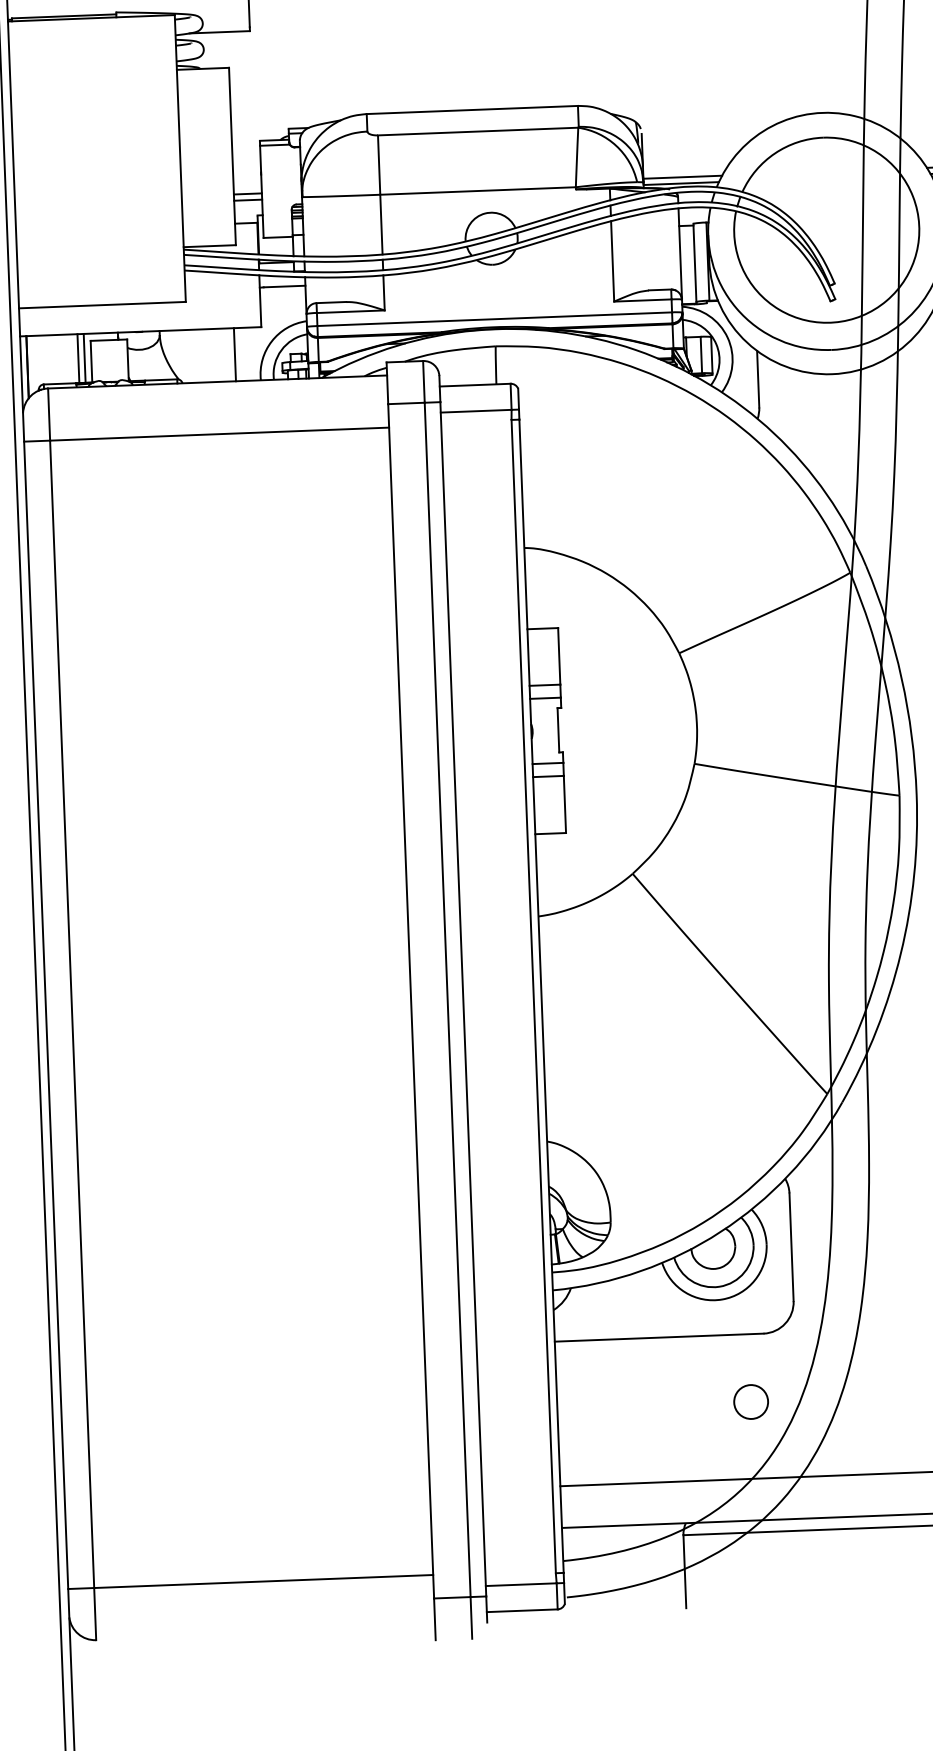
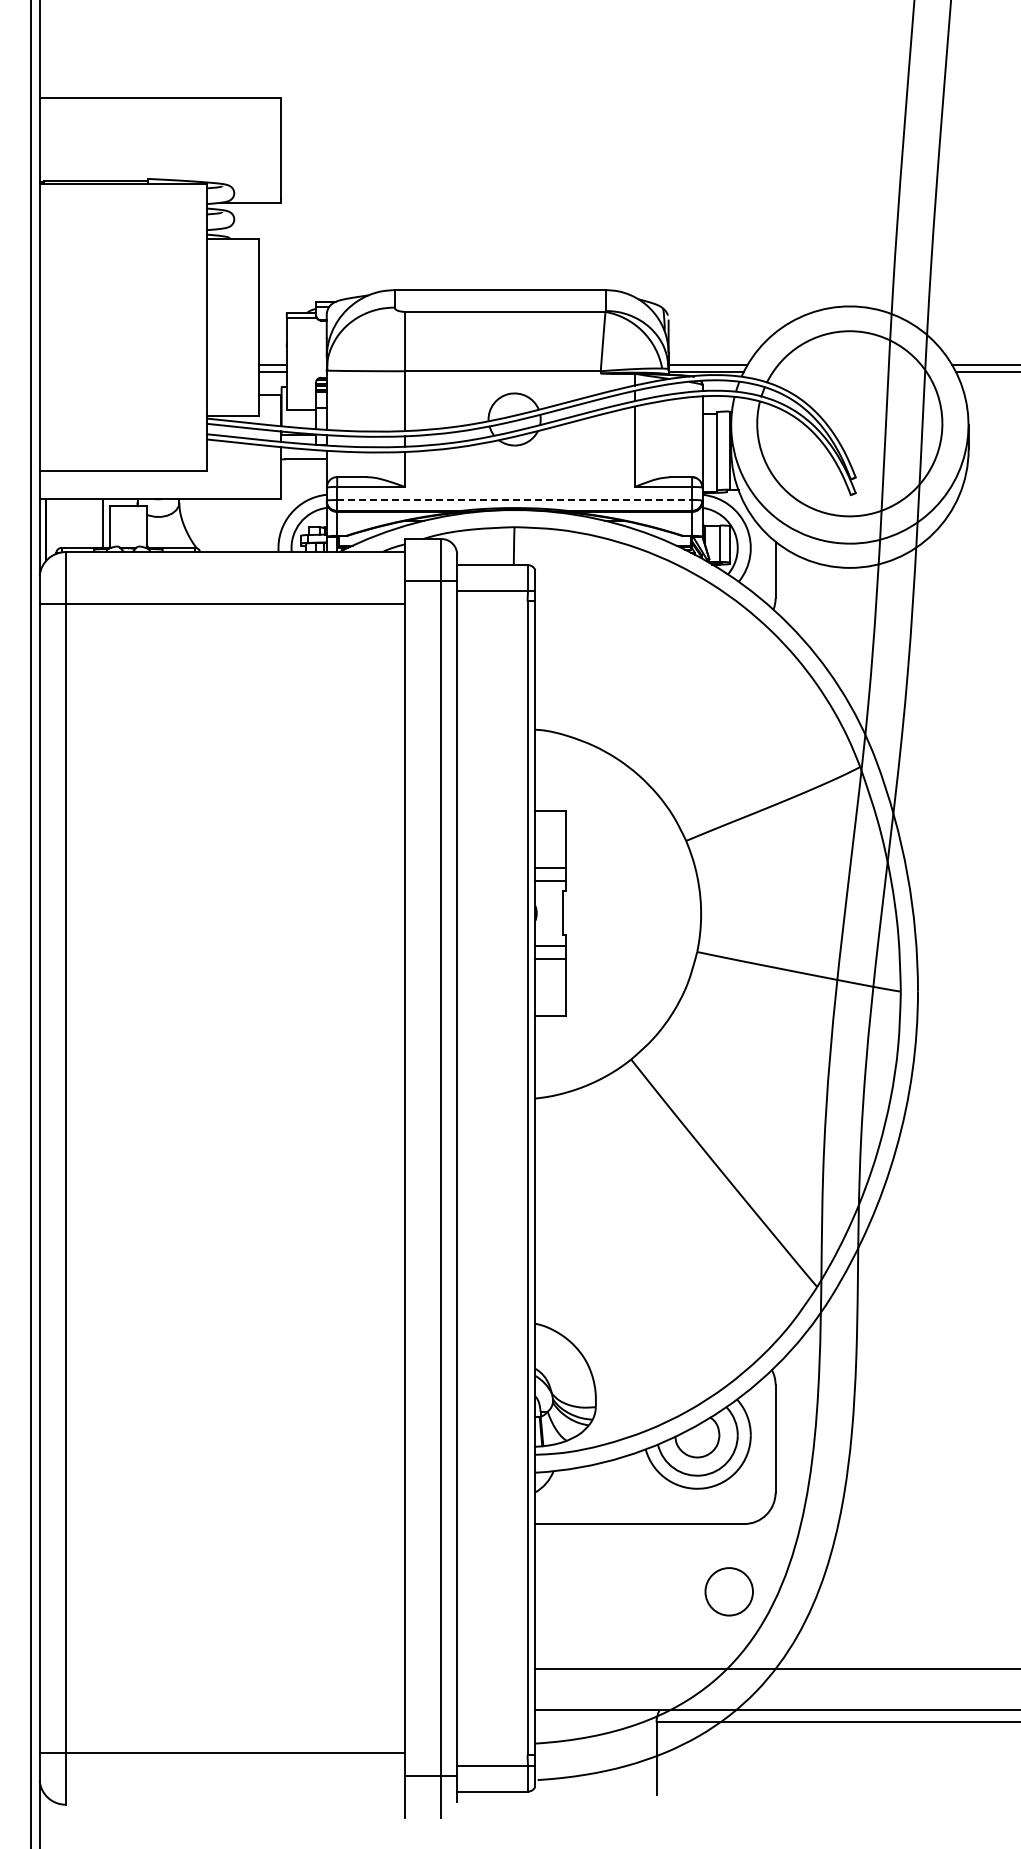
line: (495, 319) -> (515, 500), solid -> dashed
line: (234, 354) -> (253, 525), removed
line: (78, 357) -> (97, 522), removed
circle: (751, 1401) -> (729, 1591), size x1.4

